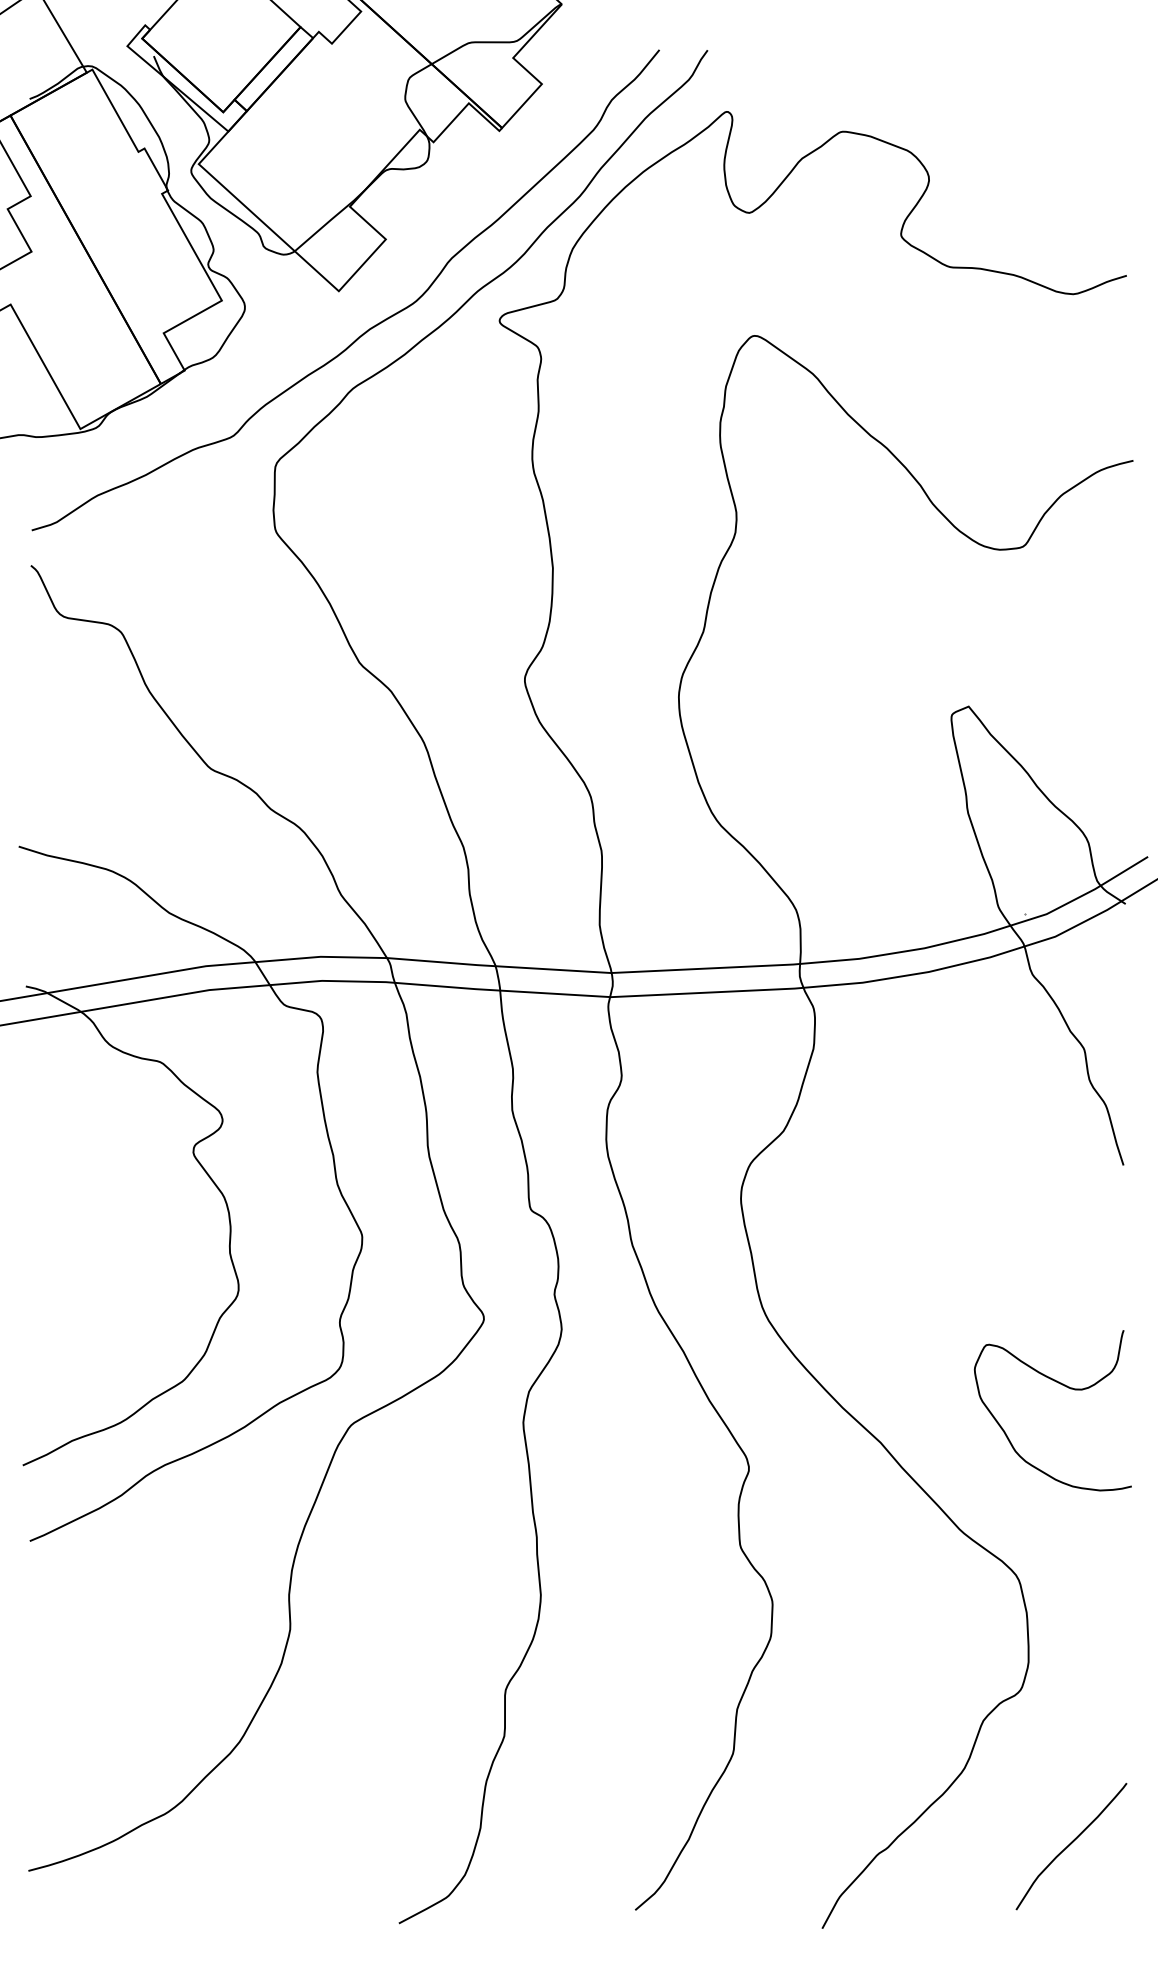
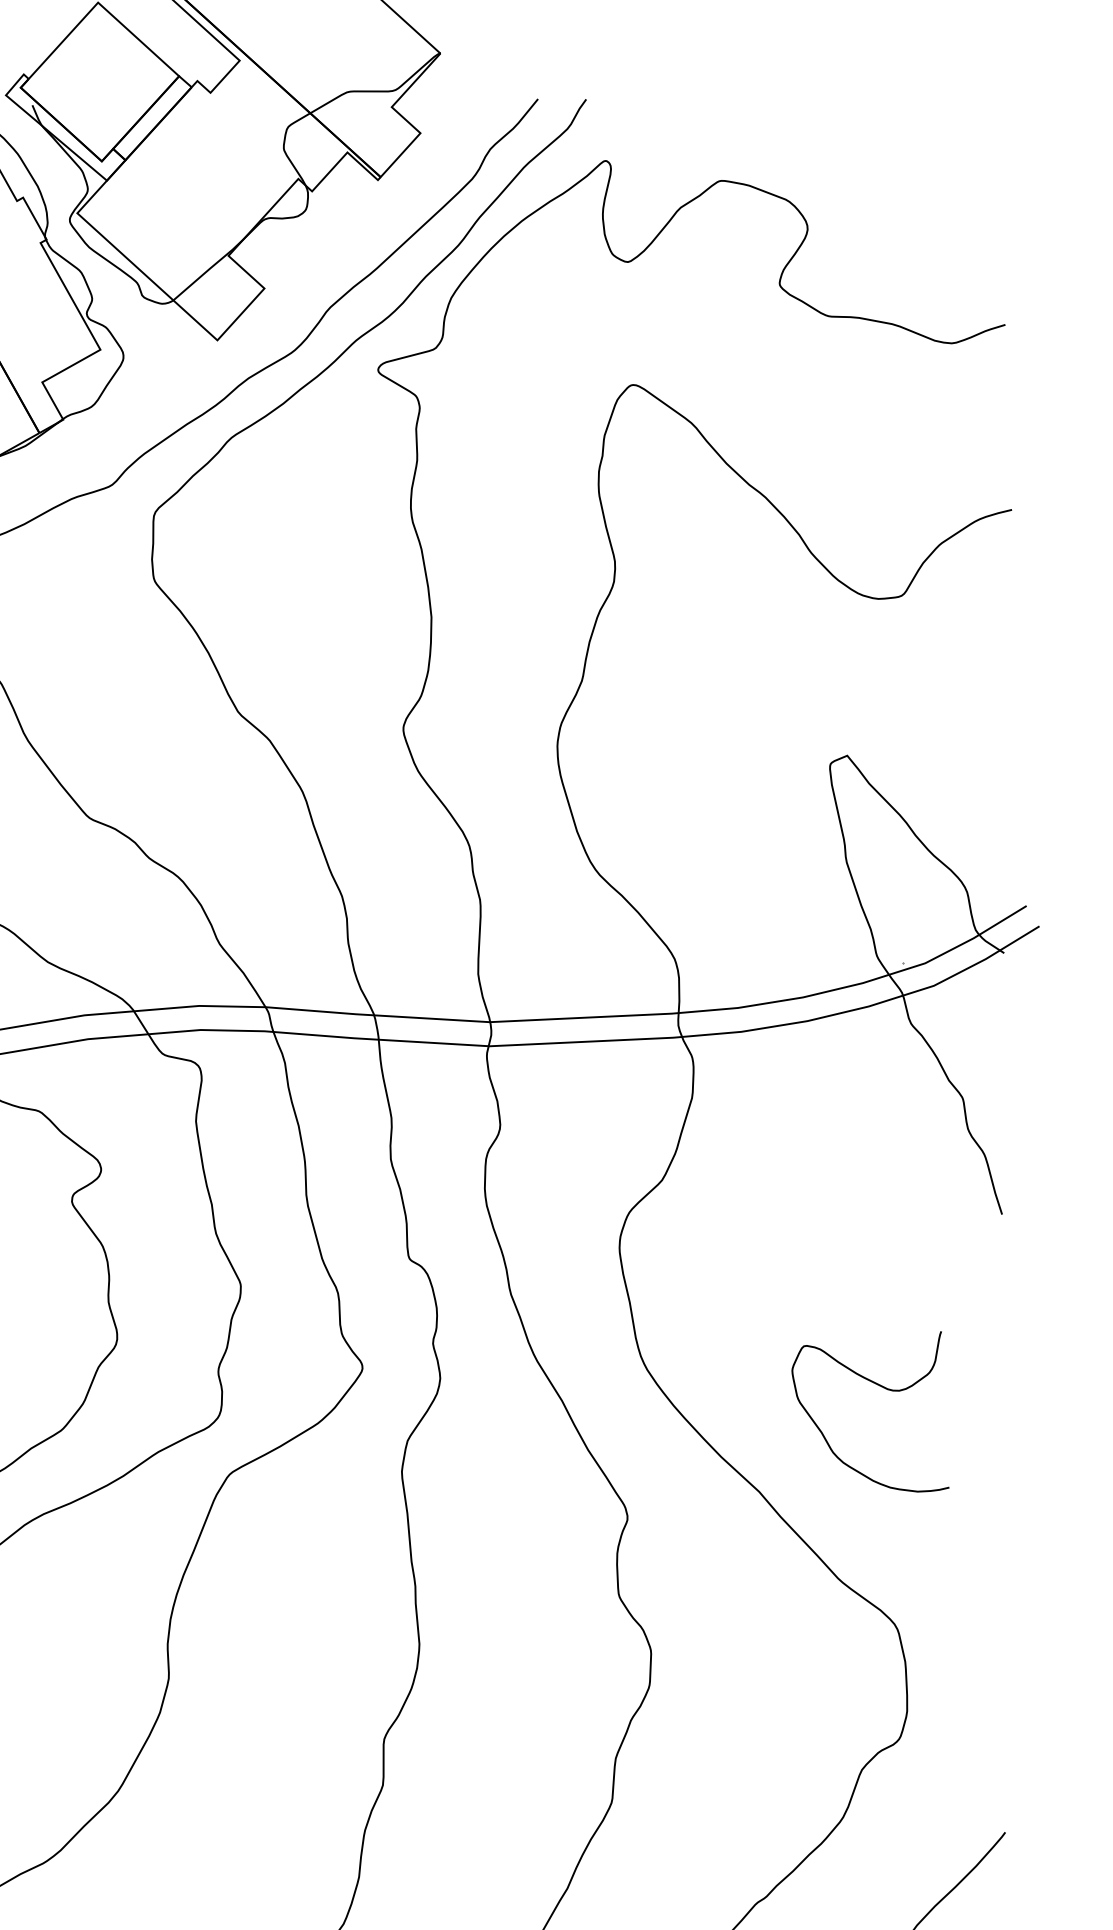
curve: (1064, 1386) -> (882, 1387), moved

